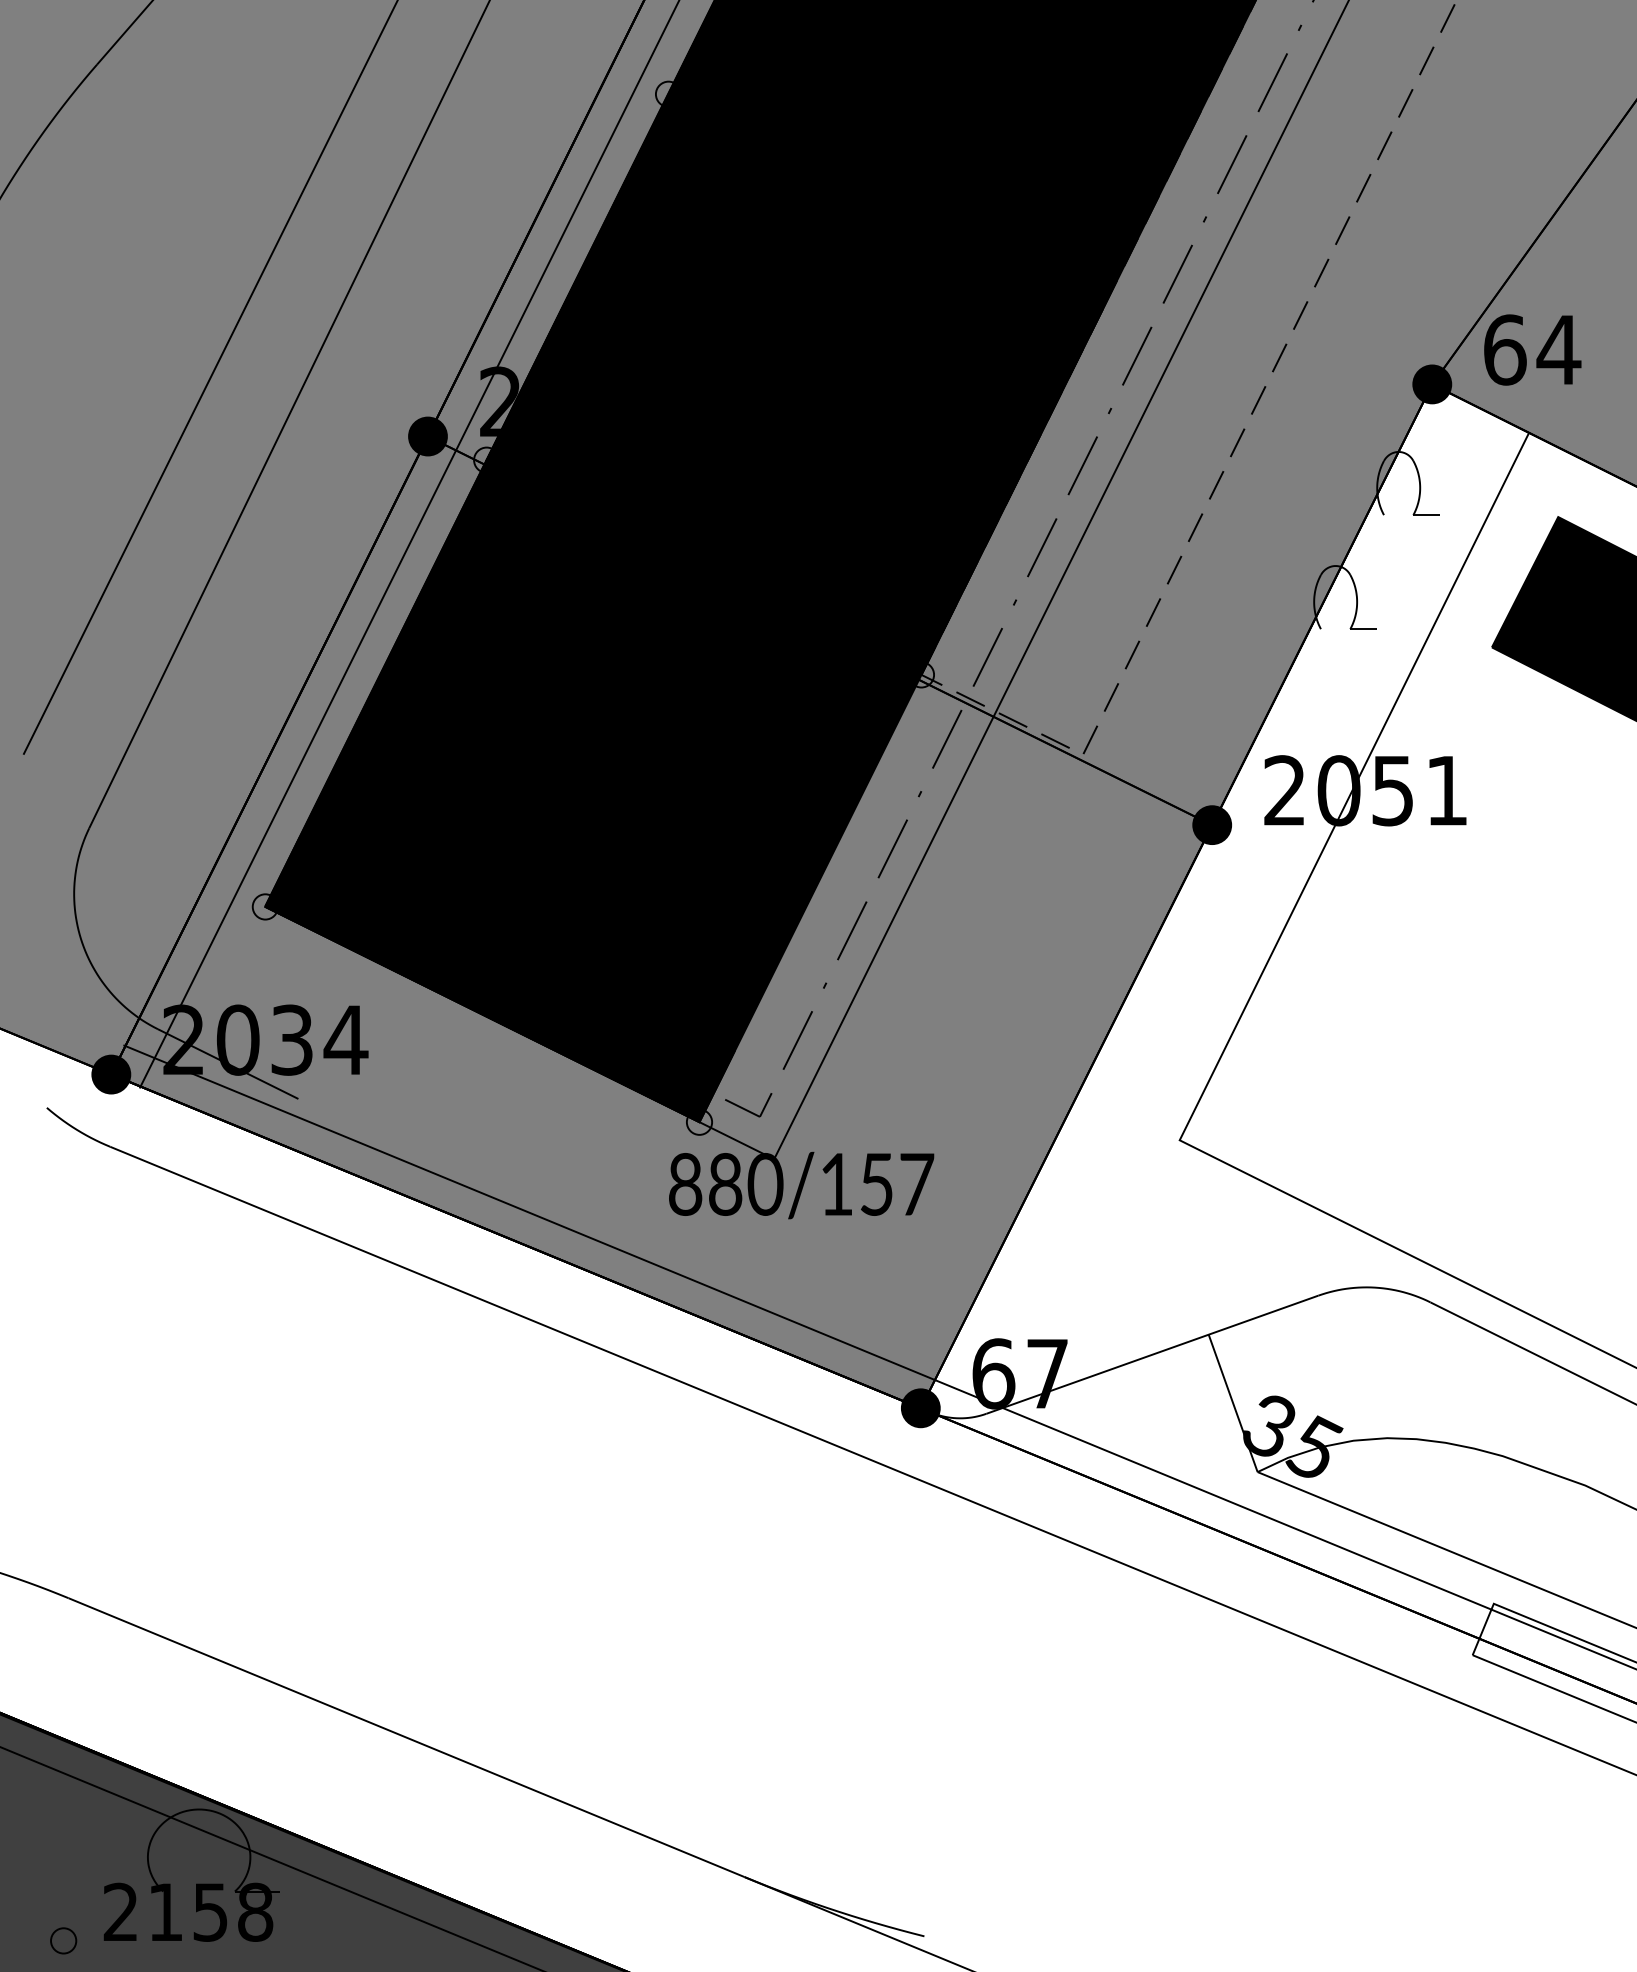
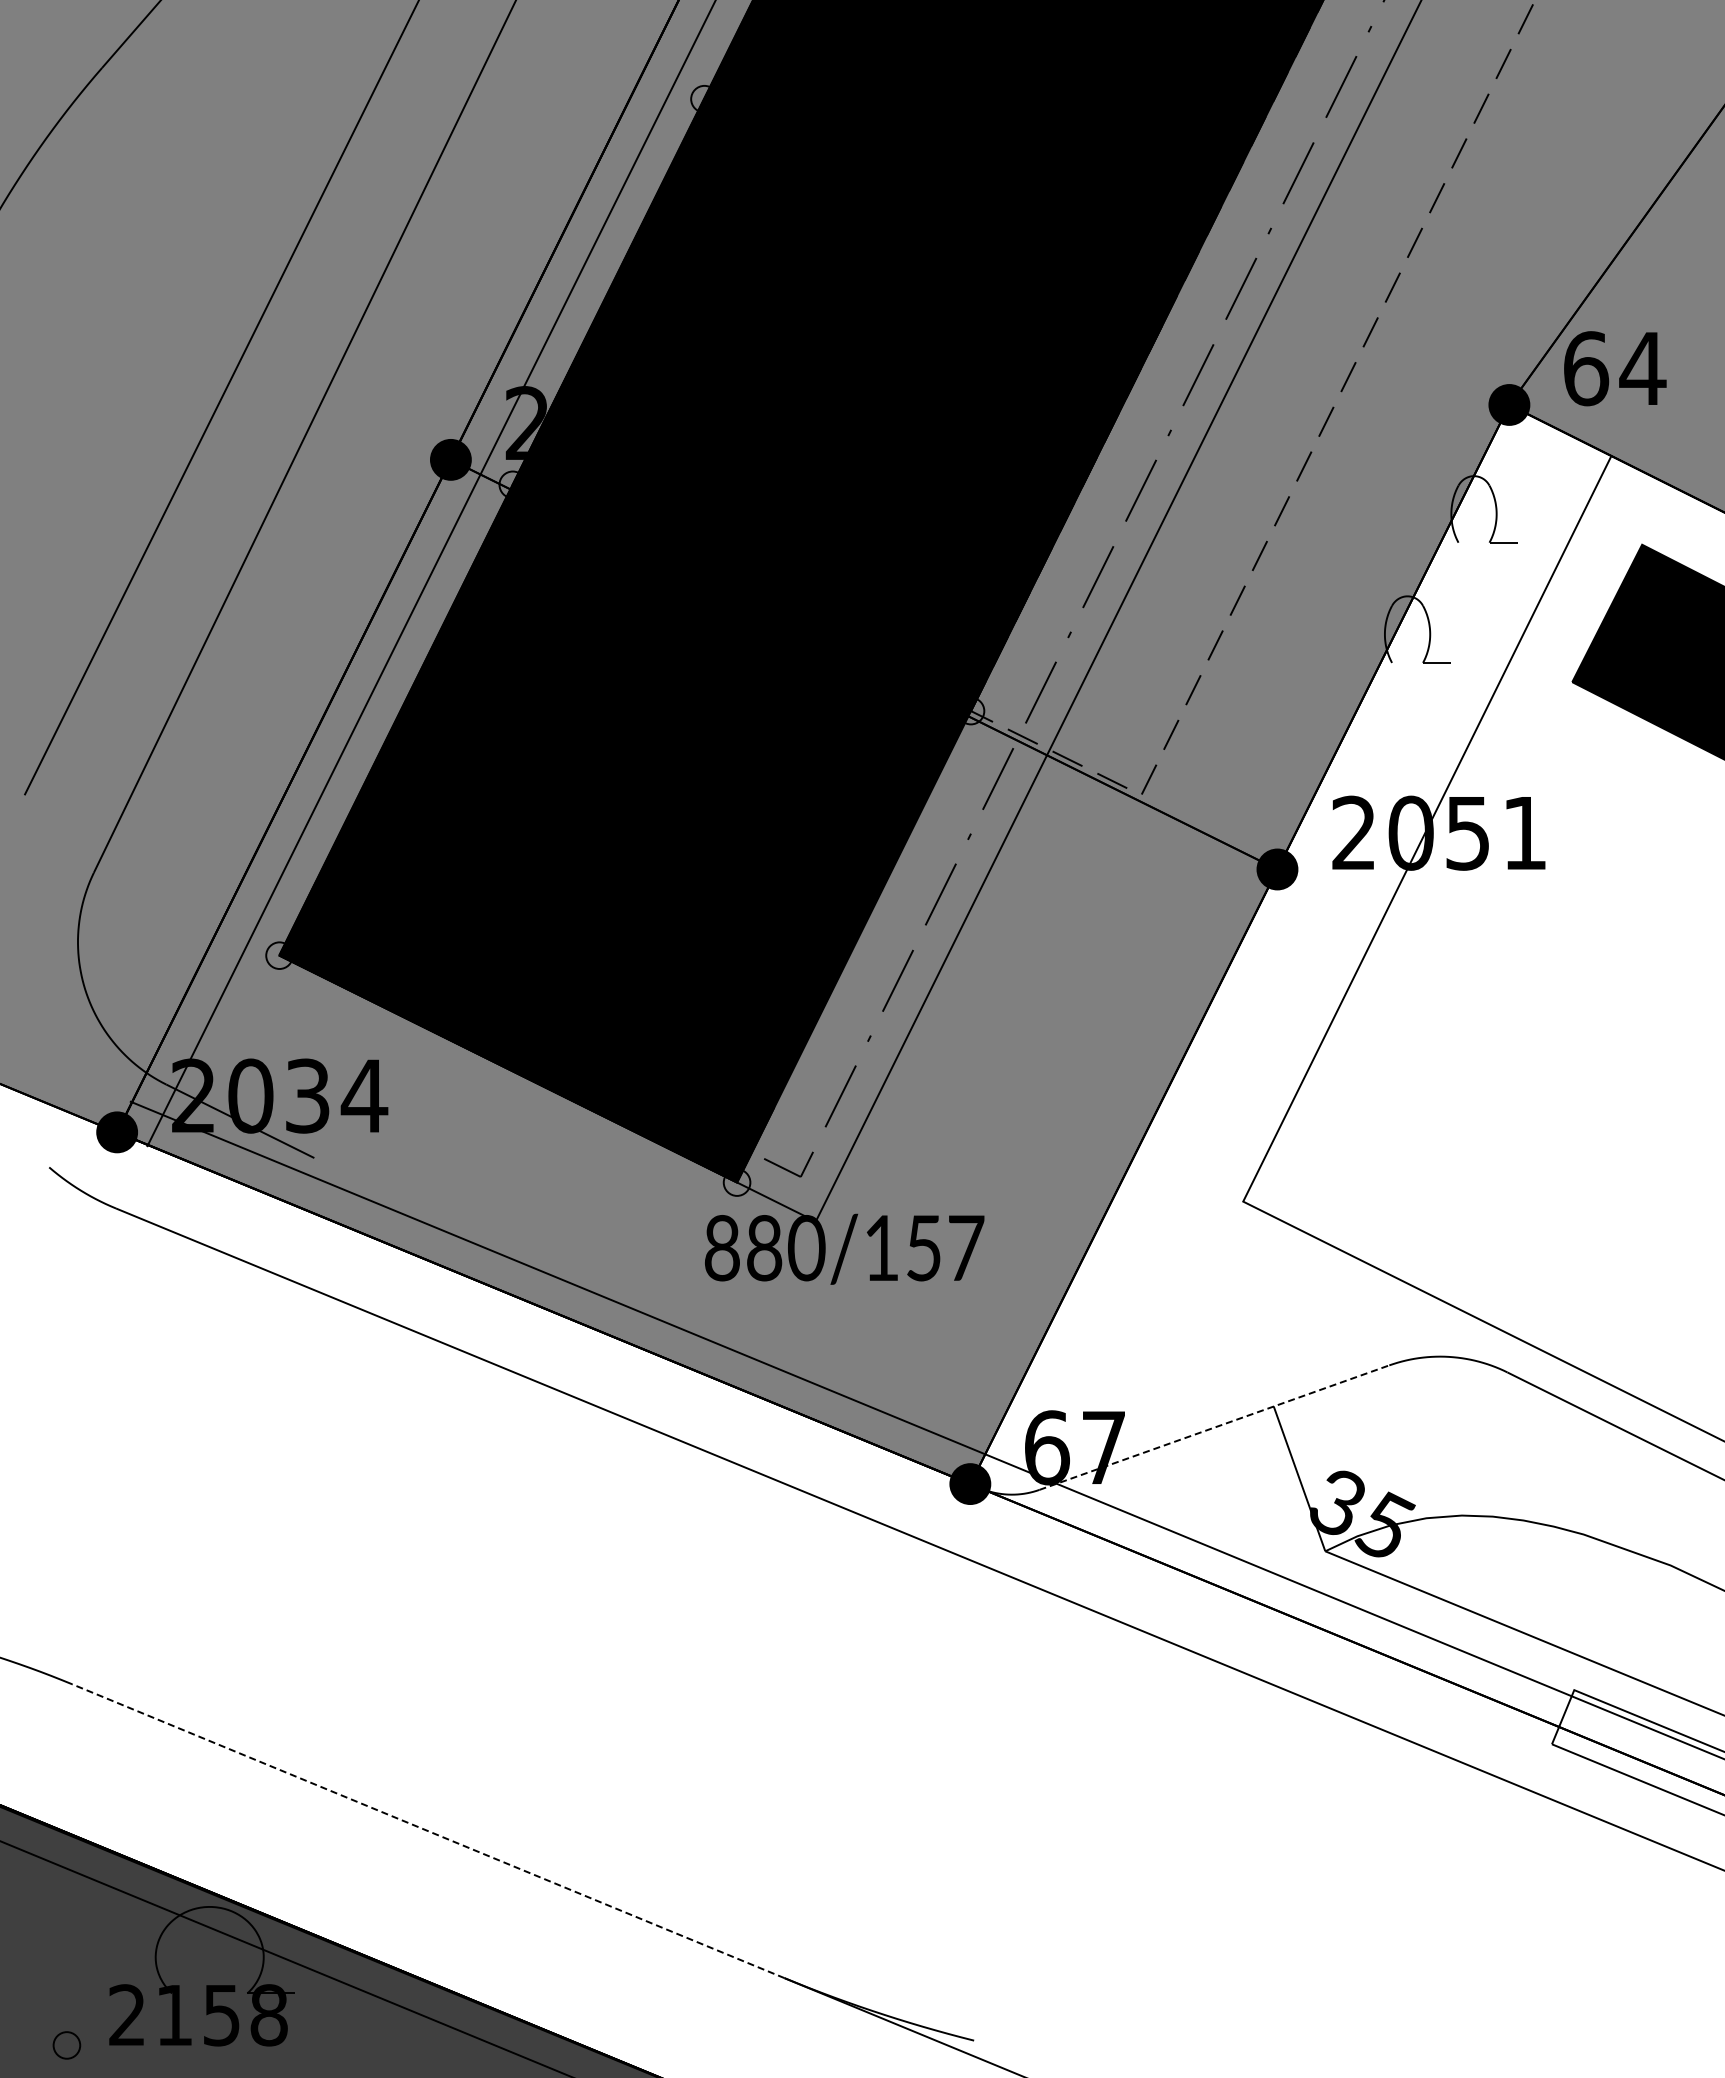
line: (1152, 1354) -> (1214, 1427), solid -> dashed
line: (405, 1737) -> (427, 1831), solid -> dashed

